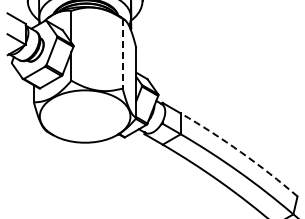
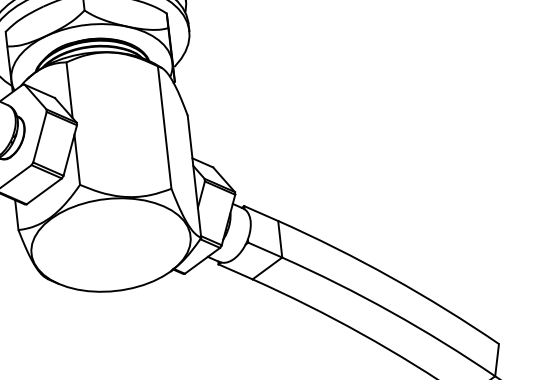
line: (122, 53) -> (164, 127), dashed -> solid
arc: (241, 152) -> (392, 277), dashed -> solid

